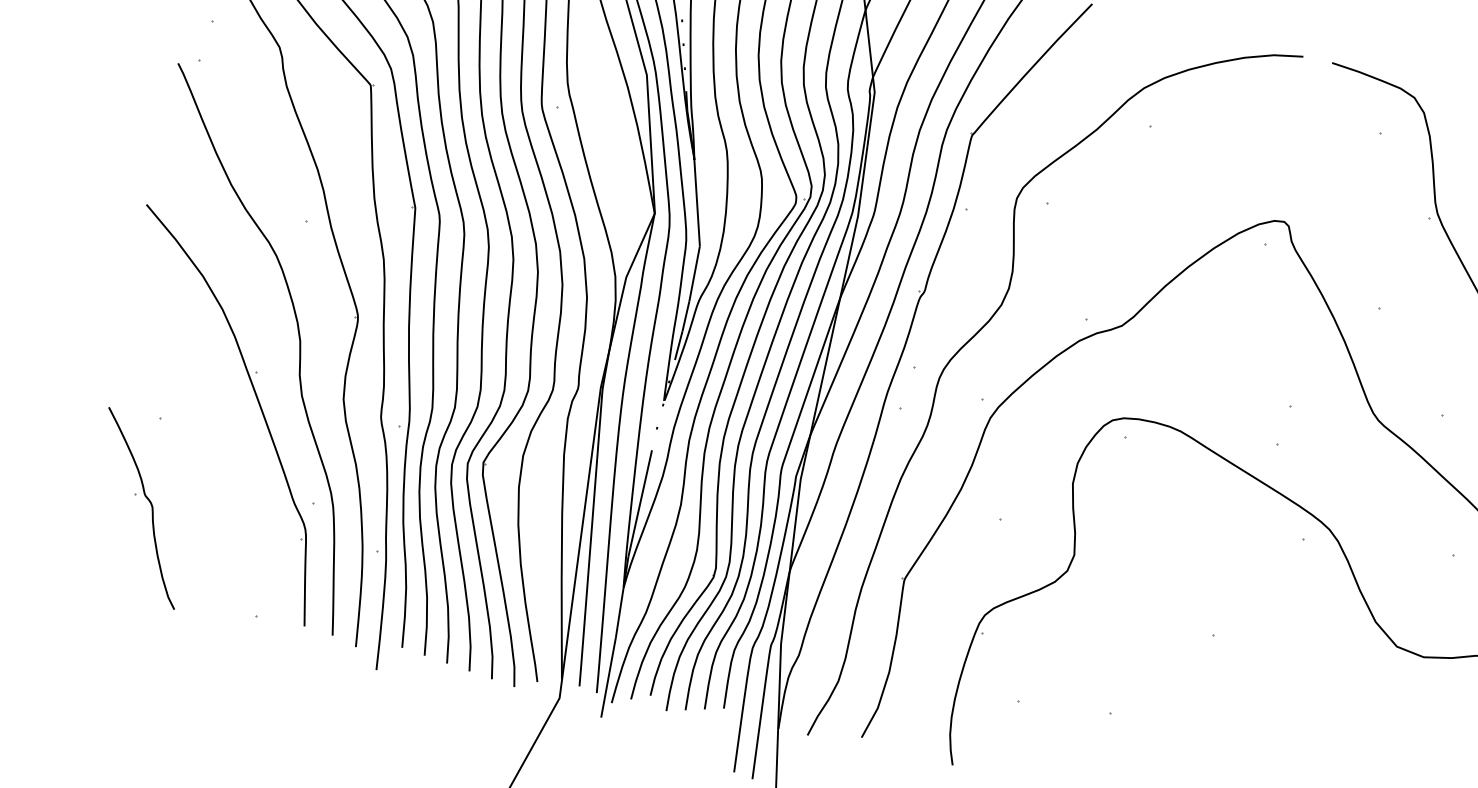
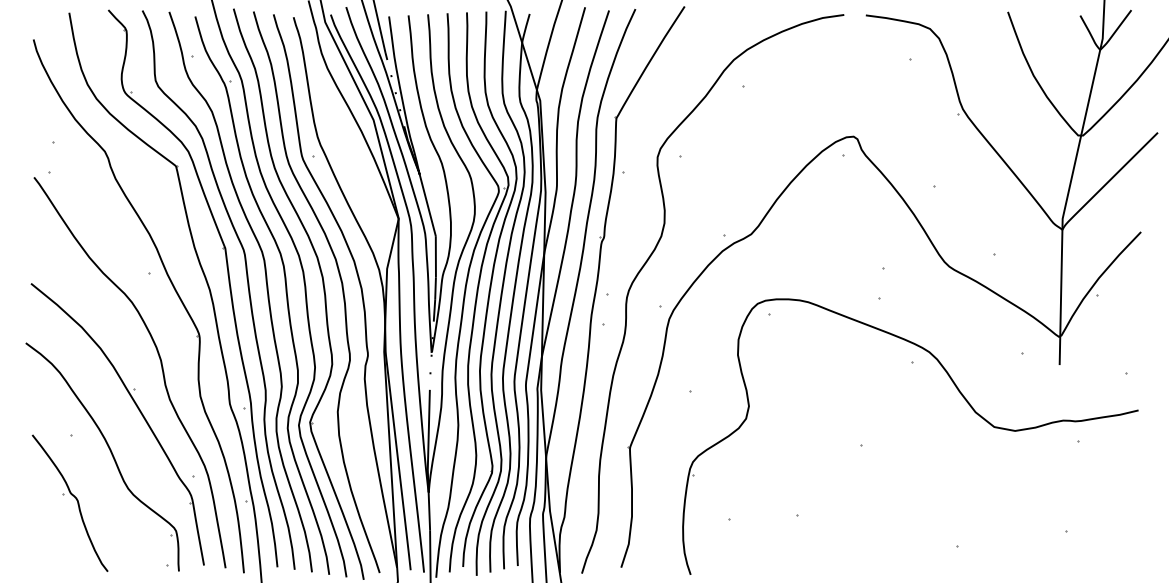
part: (208, 450) -> (110, 452), added

